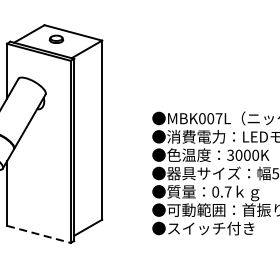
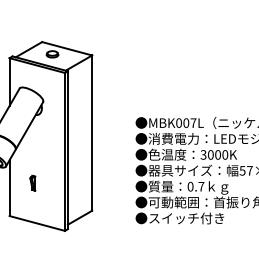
part: (33, 187) -> (32, 182), added
line: (39, 234) -> (37, 223), dashed -> solid

